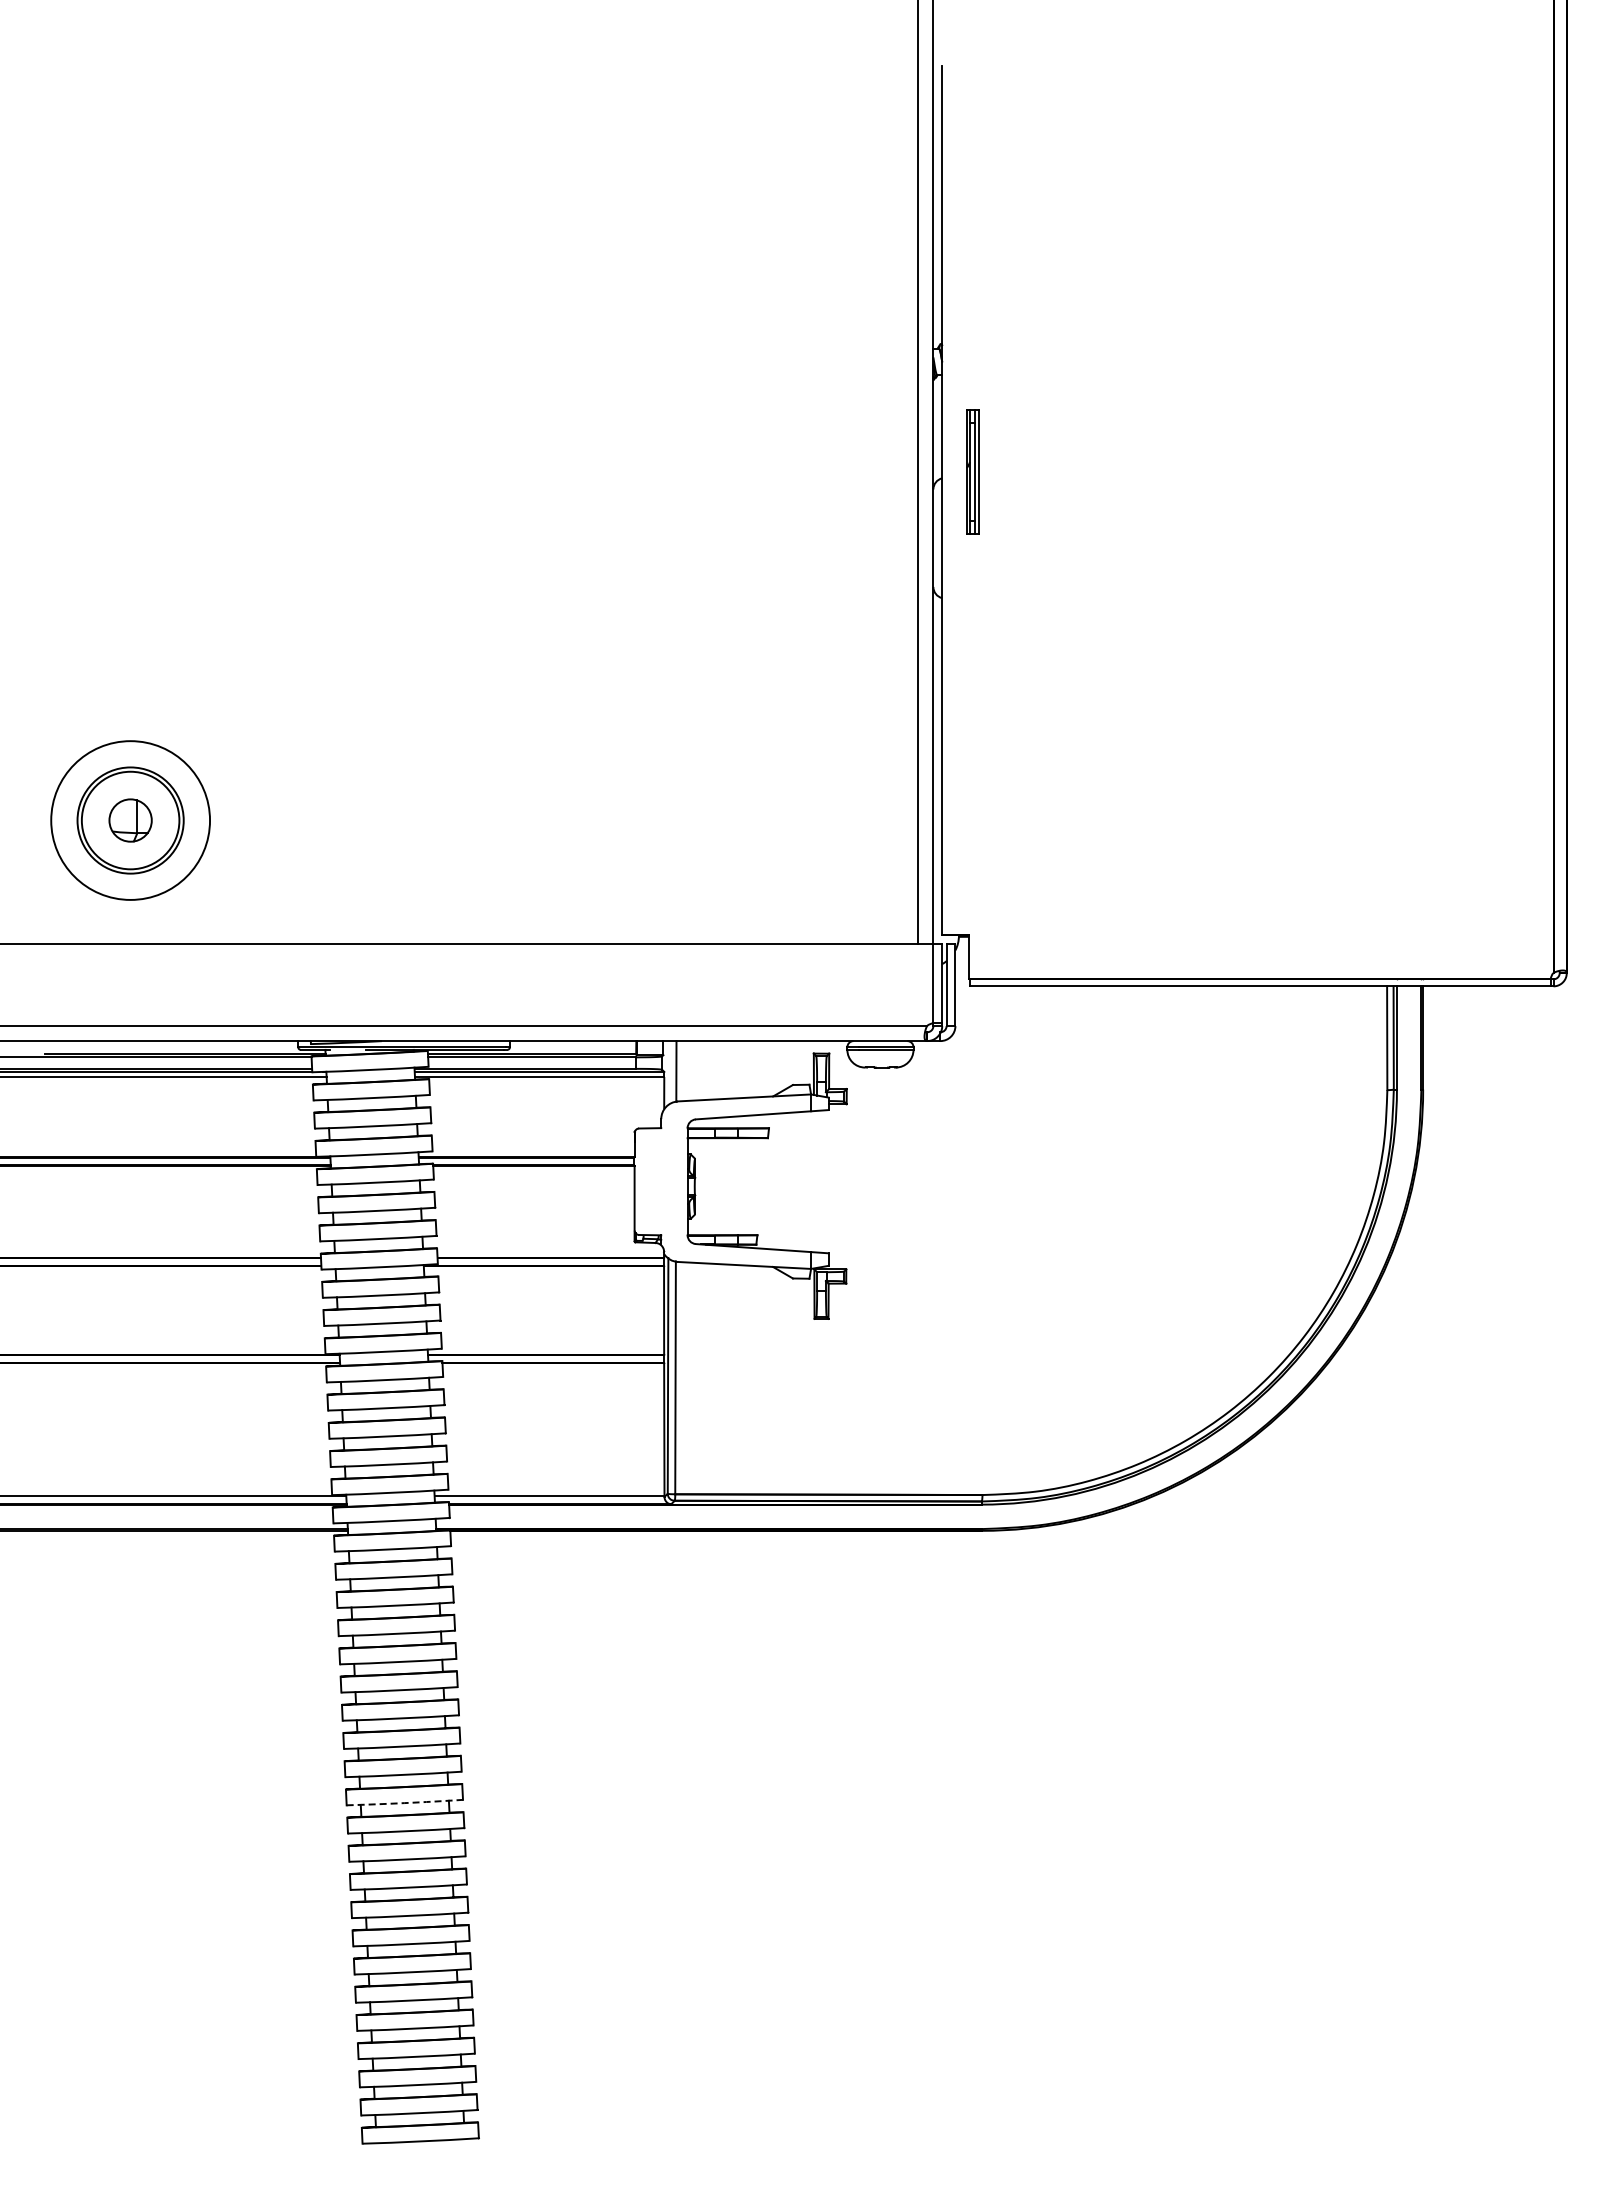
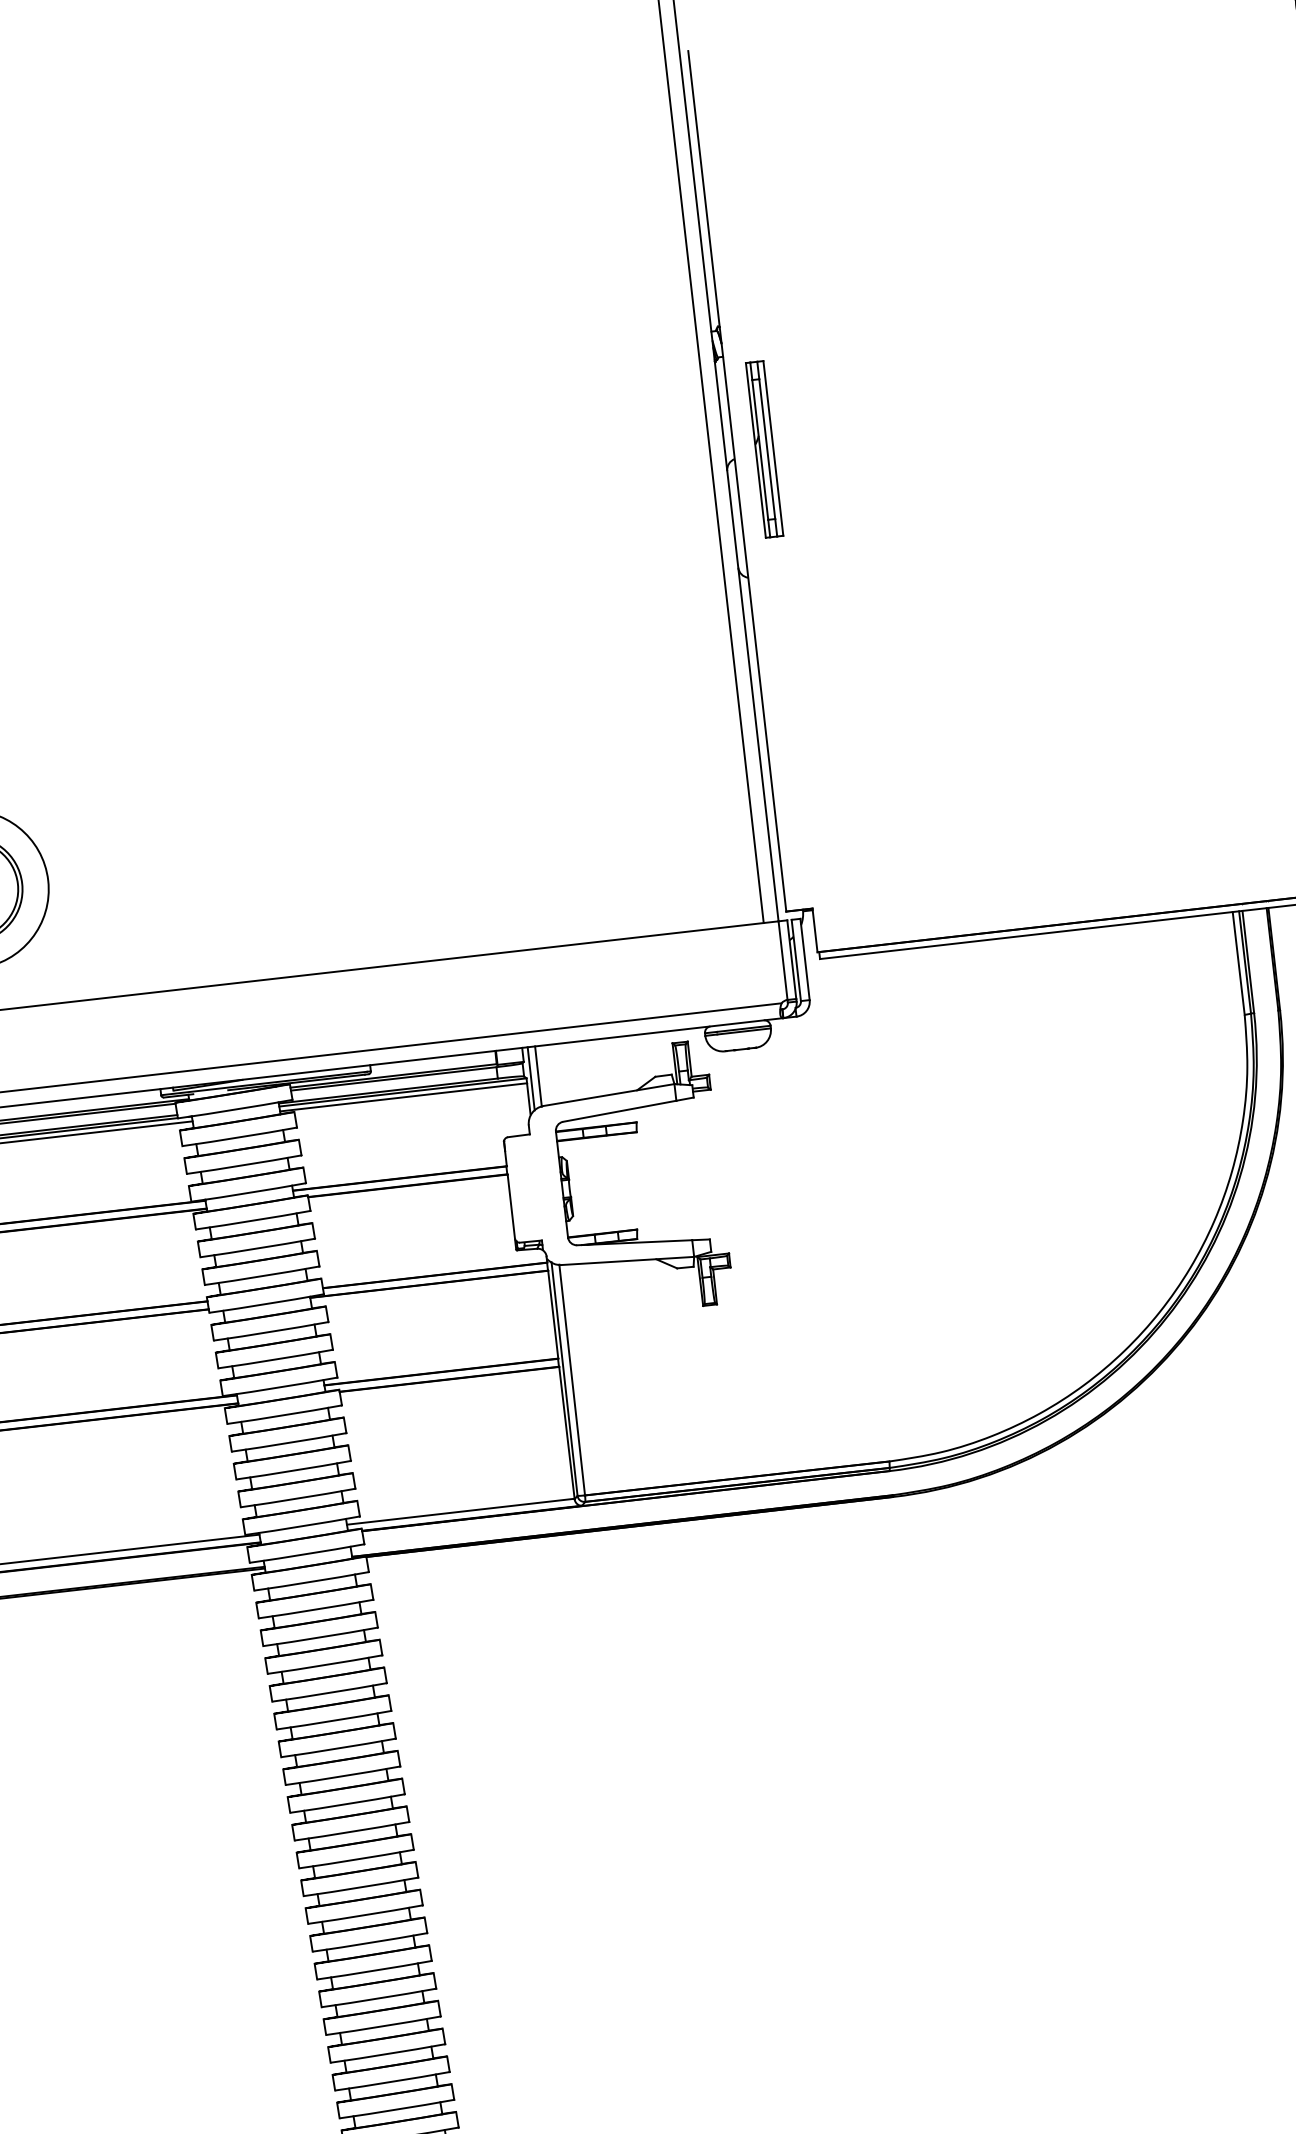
part: (972, 471) -> (764, 448), size x1.43
line: (668, 1072) -> (530, 1078), added
arc: (404, 1803) -> (351, 1832), dashed -> solid

